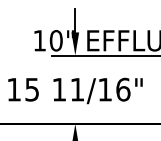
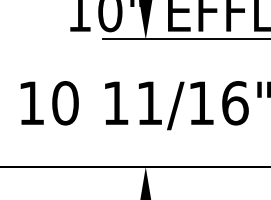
text: (32, 89) -> (65, 102), 15 -> 10

